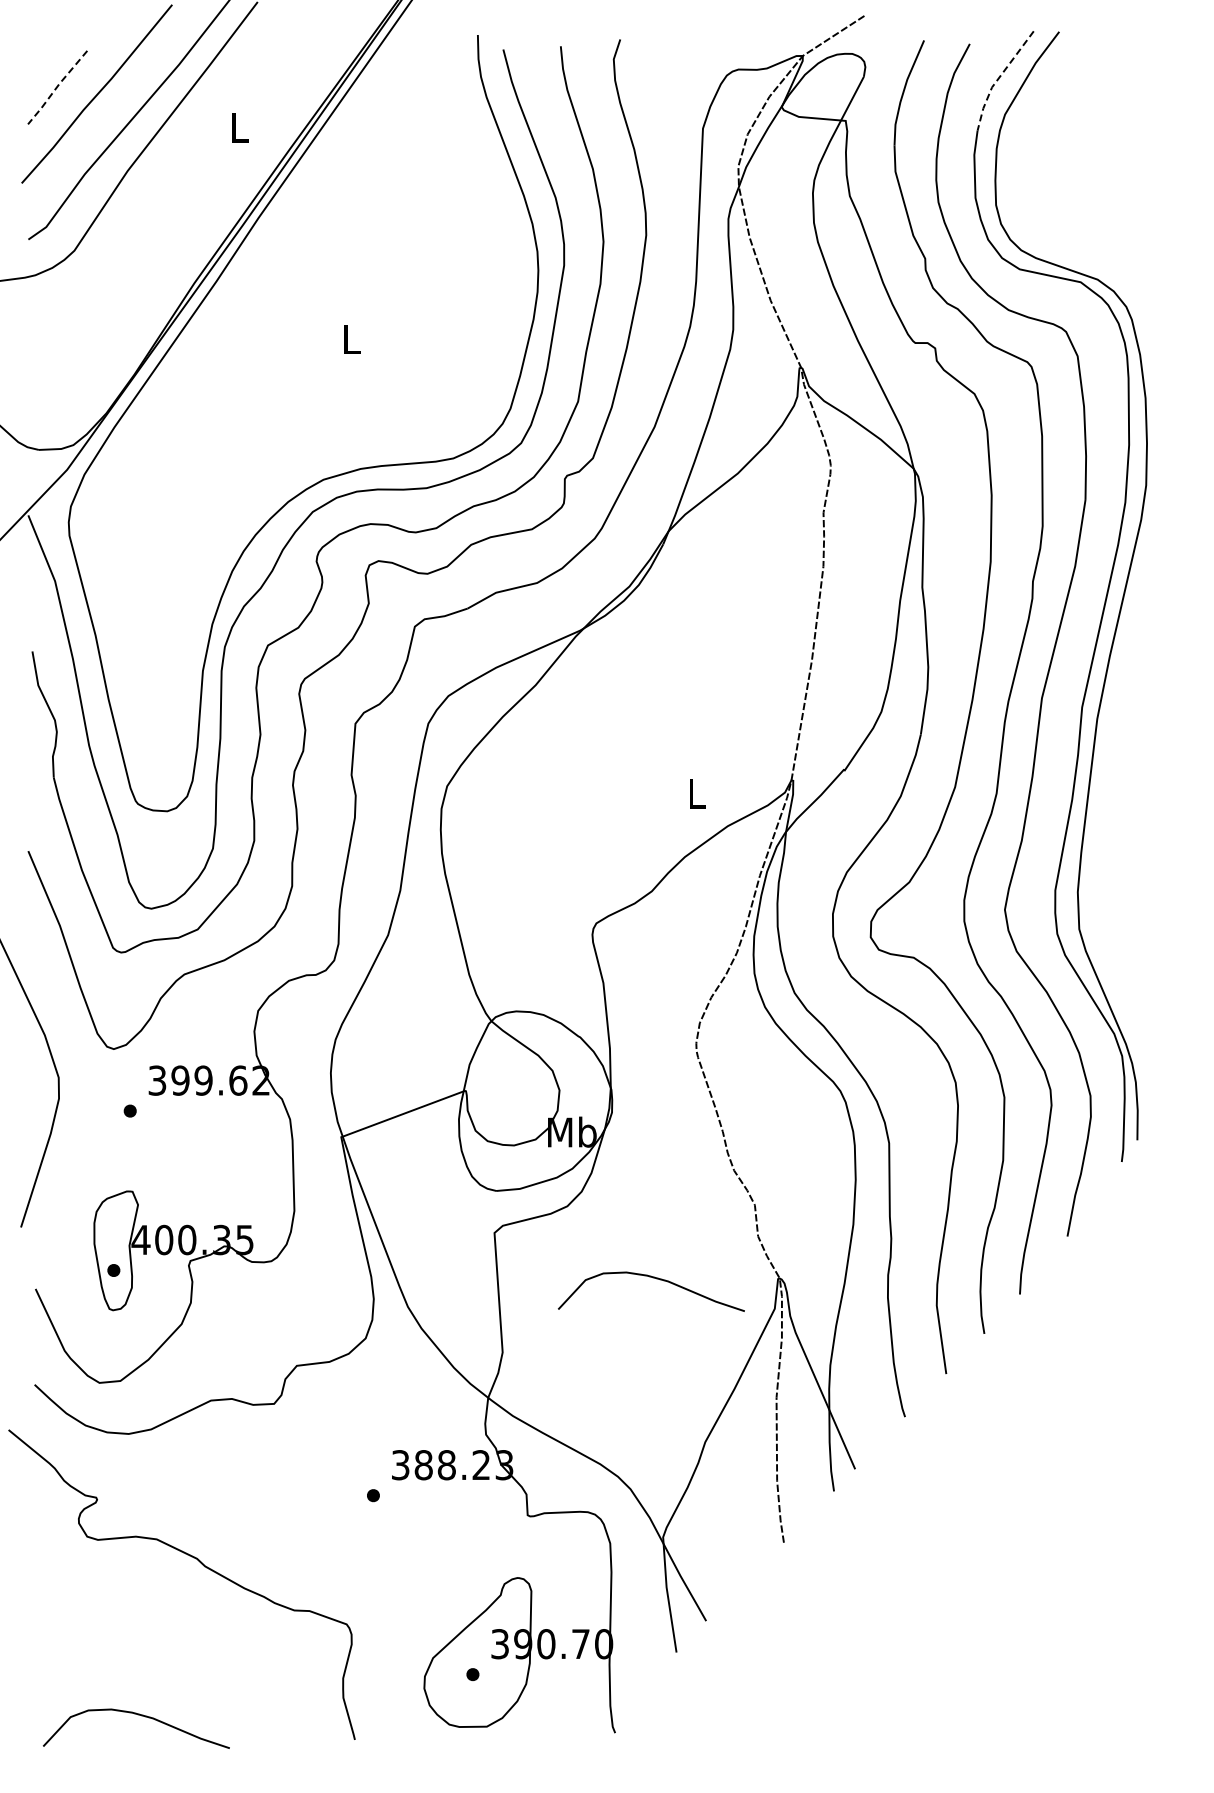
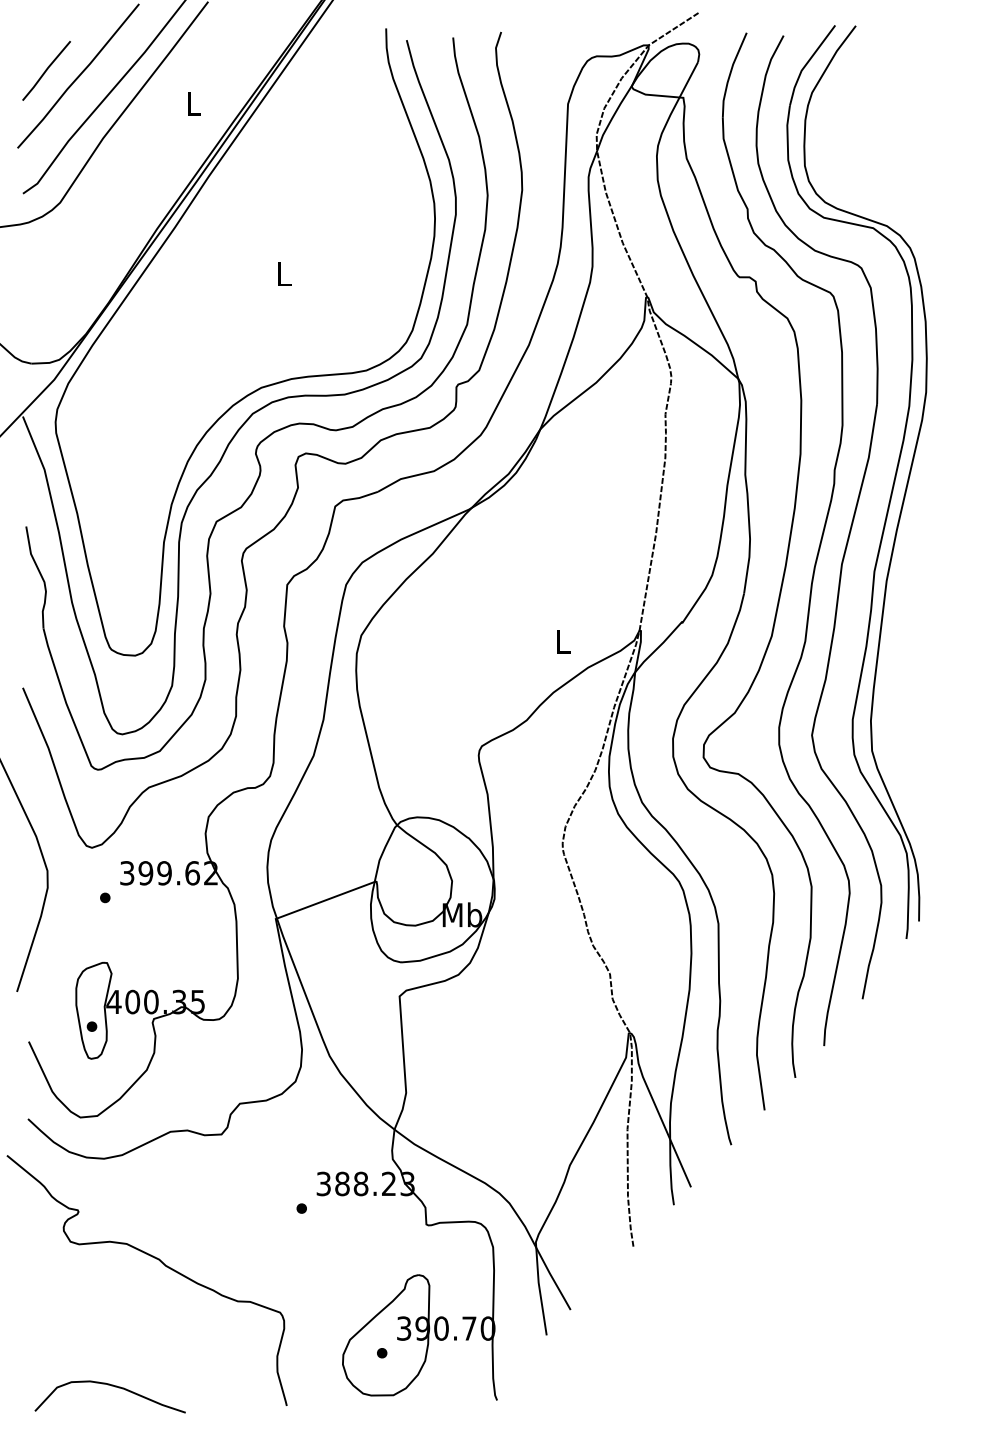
line: (998, 78) -> (806, 63), dashed -> solid
line: (56, 87) -> (45, 70), dashed -> solid
curve: (656, 1279) -> (530, 1033), removed

